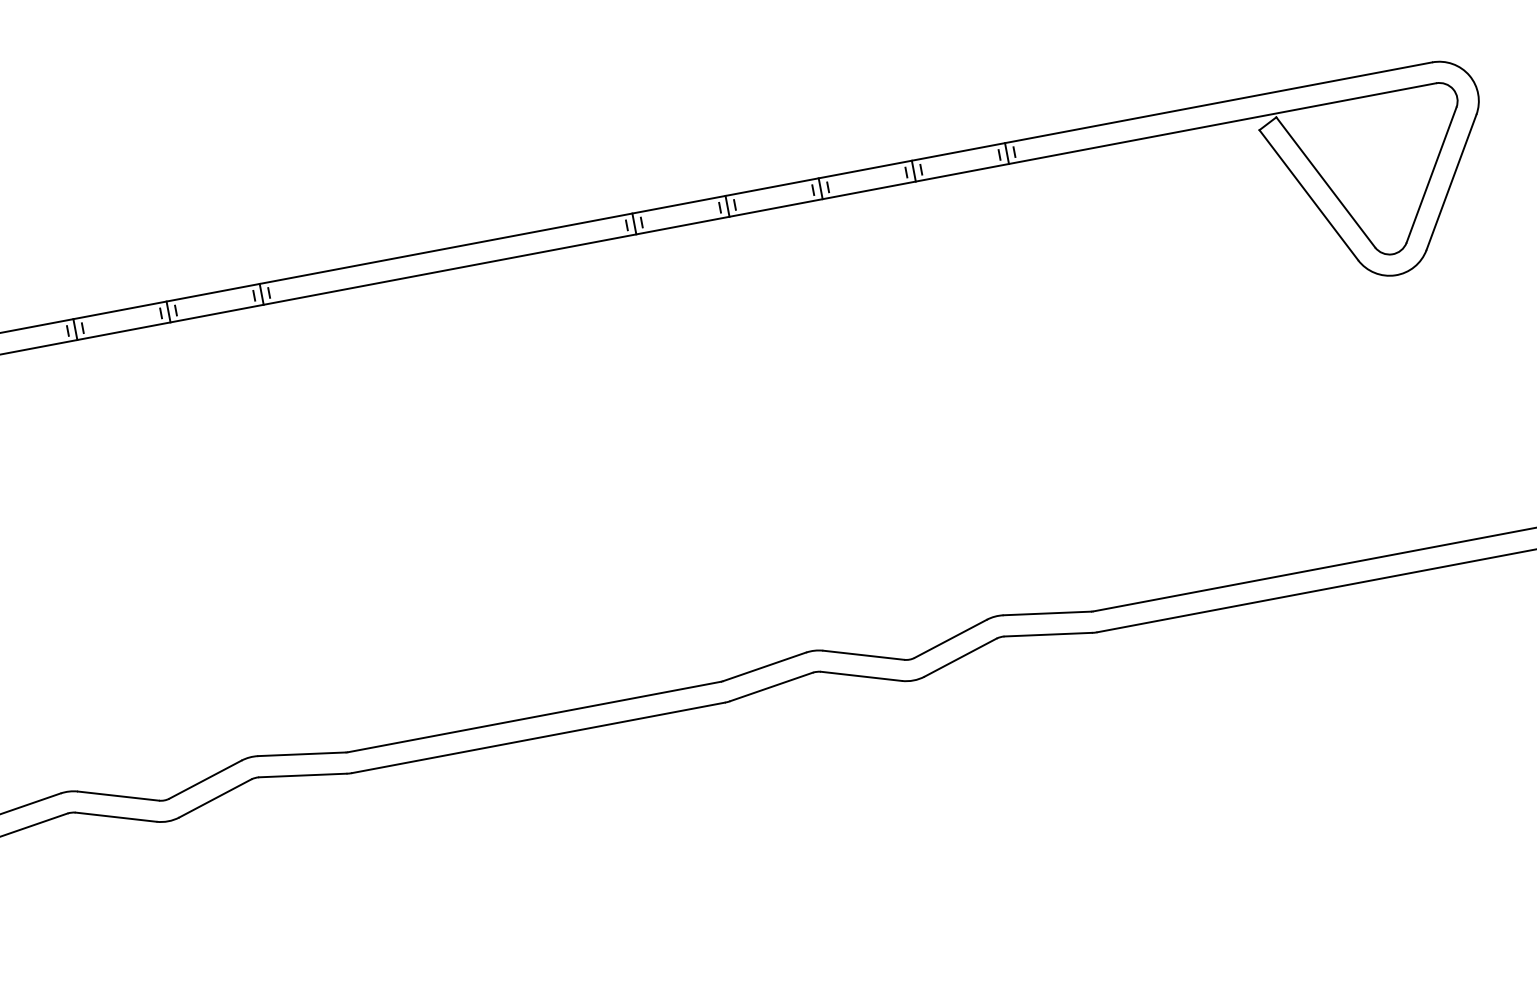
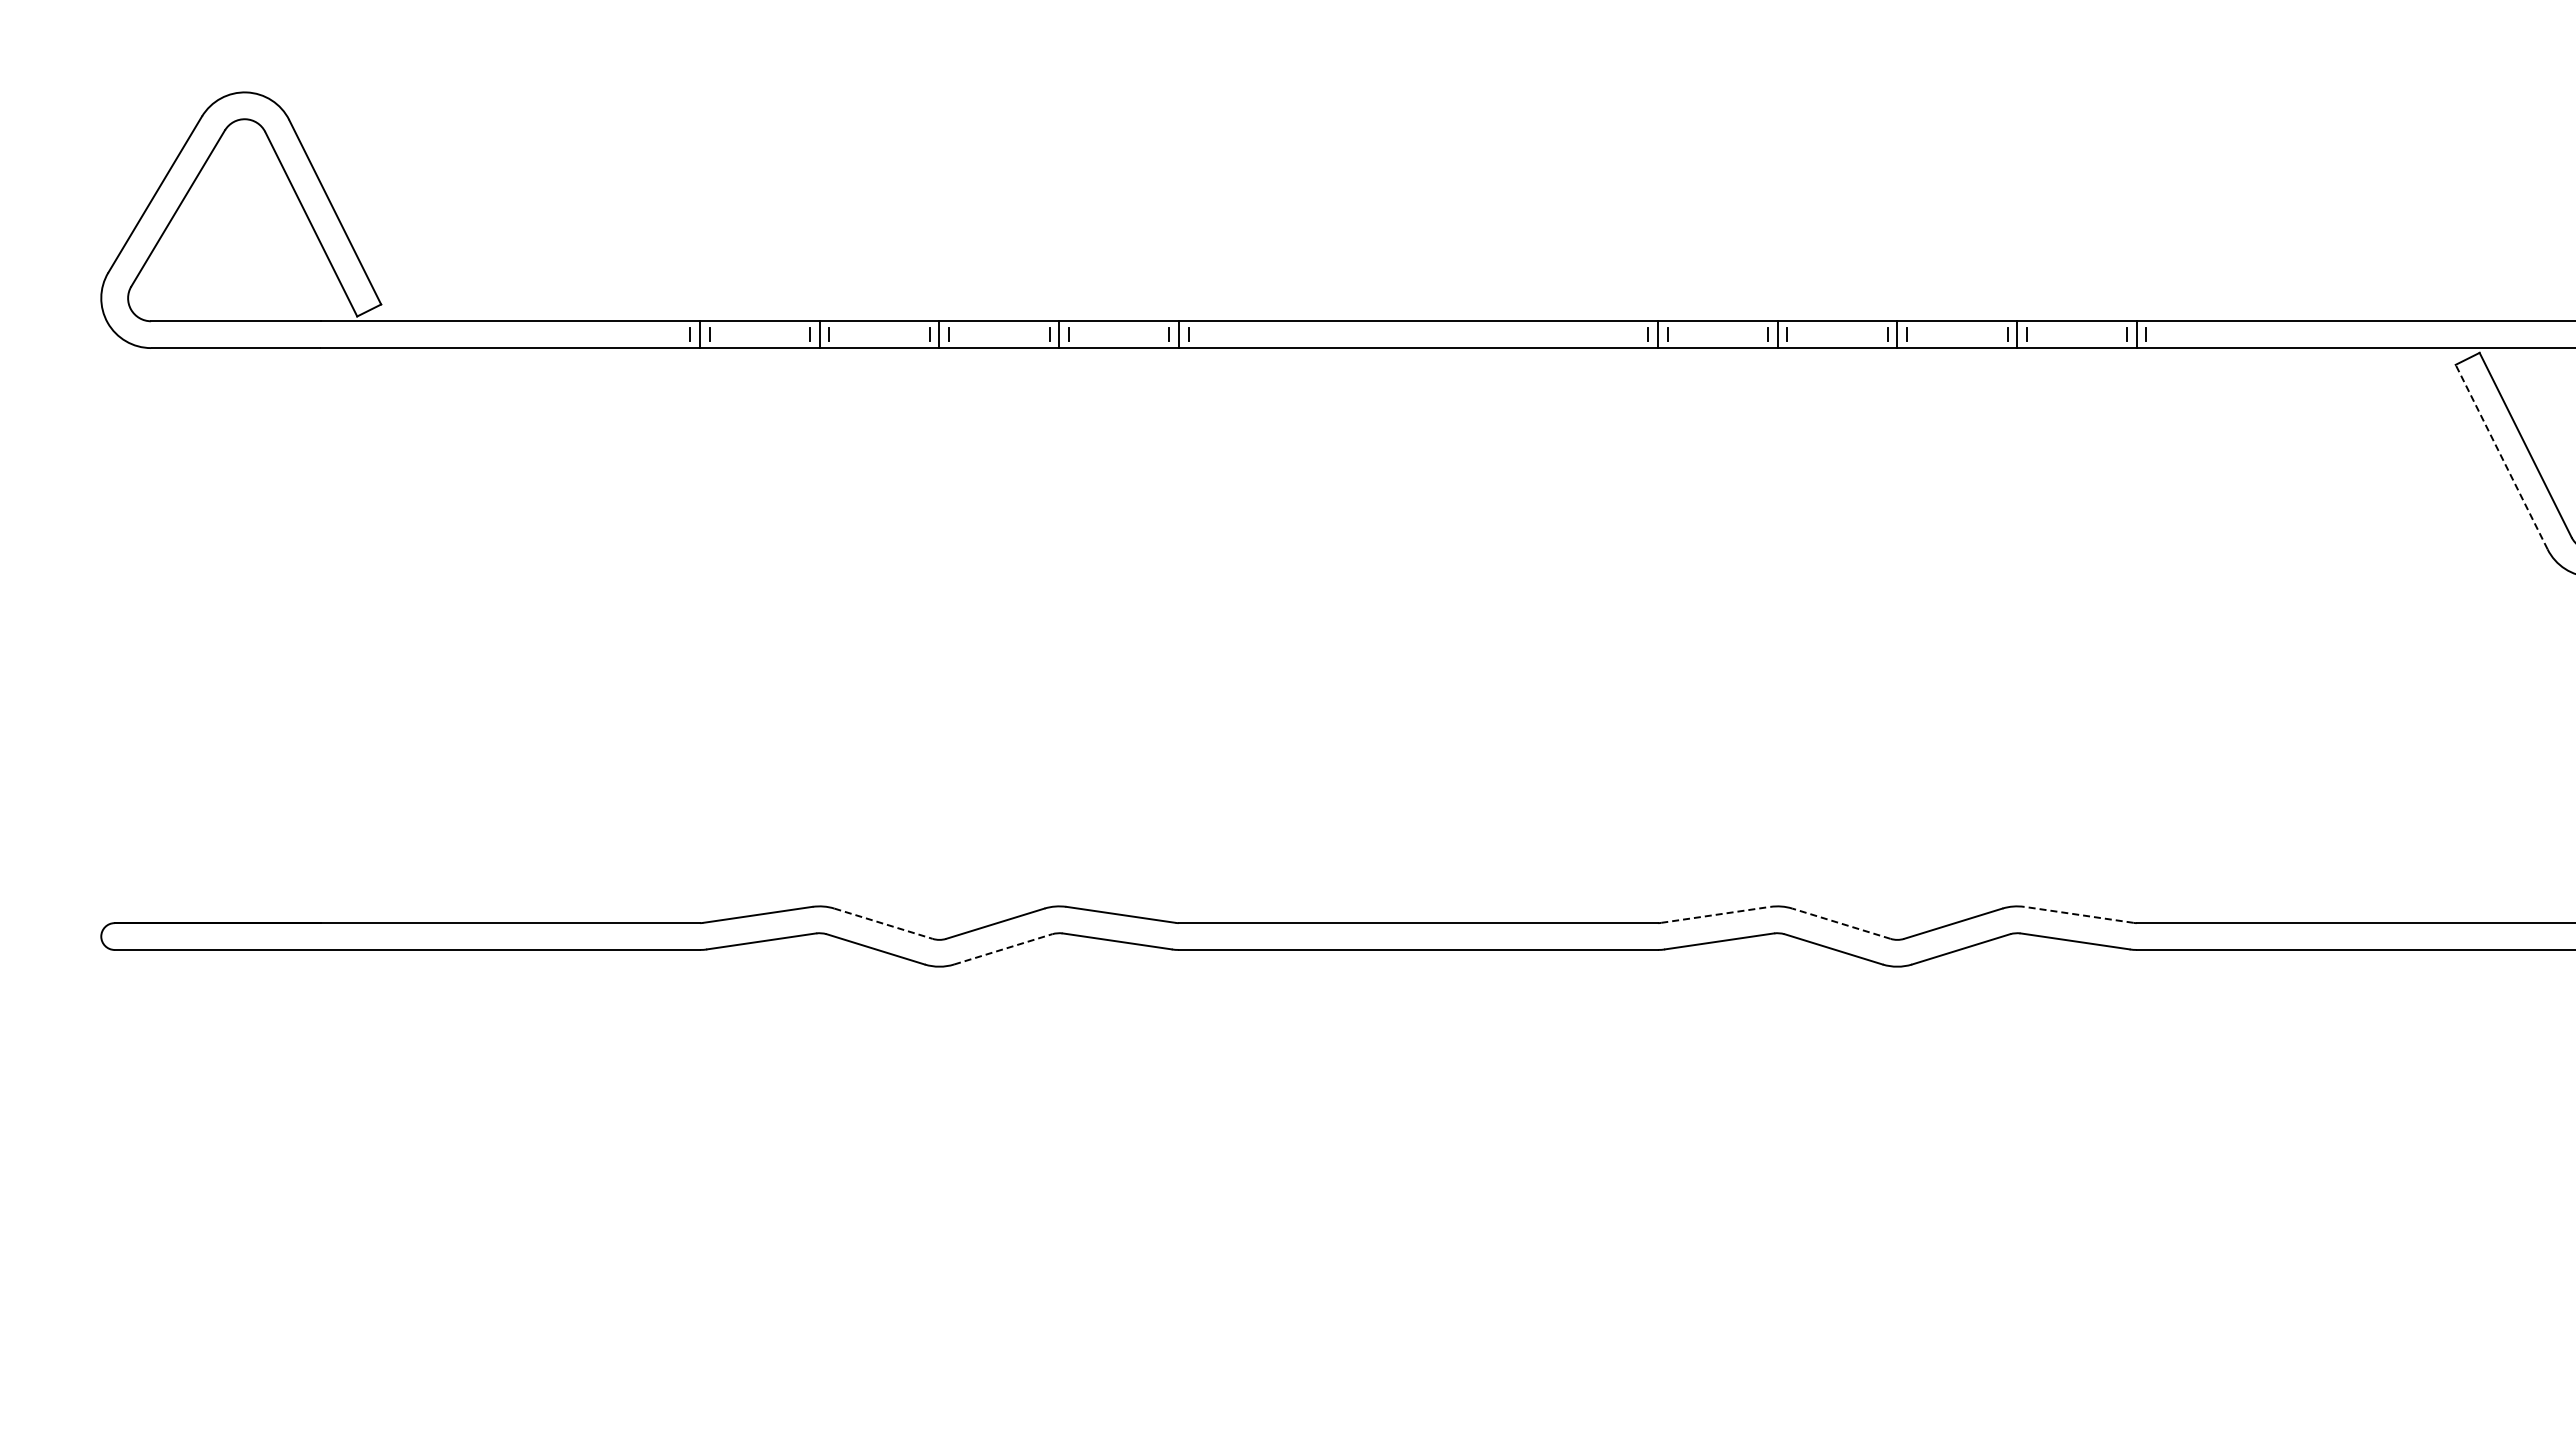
line: (1308, 194) -> (2501, 456), solid -> dashed
line: (1046, 613) -> (2078, 914), solid -> dashed
line: (862, 655) -> (1840, 923), solid -> dashed
line: (765, 666) -> (1716, 914), solid -> dashed
line: (119, 795) -> (884, 923), solid -> dashed
line: (215, 798) -> (1003, 949), solid -> dashed

